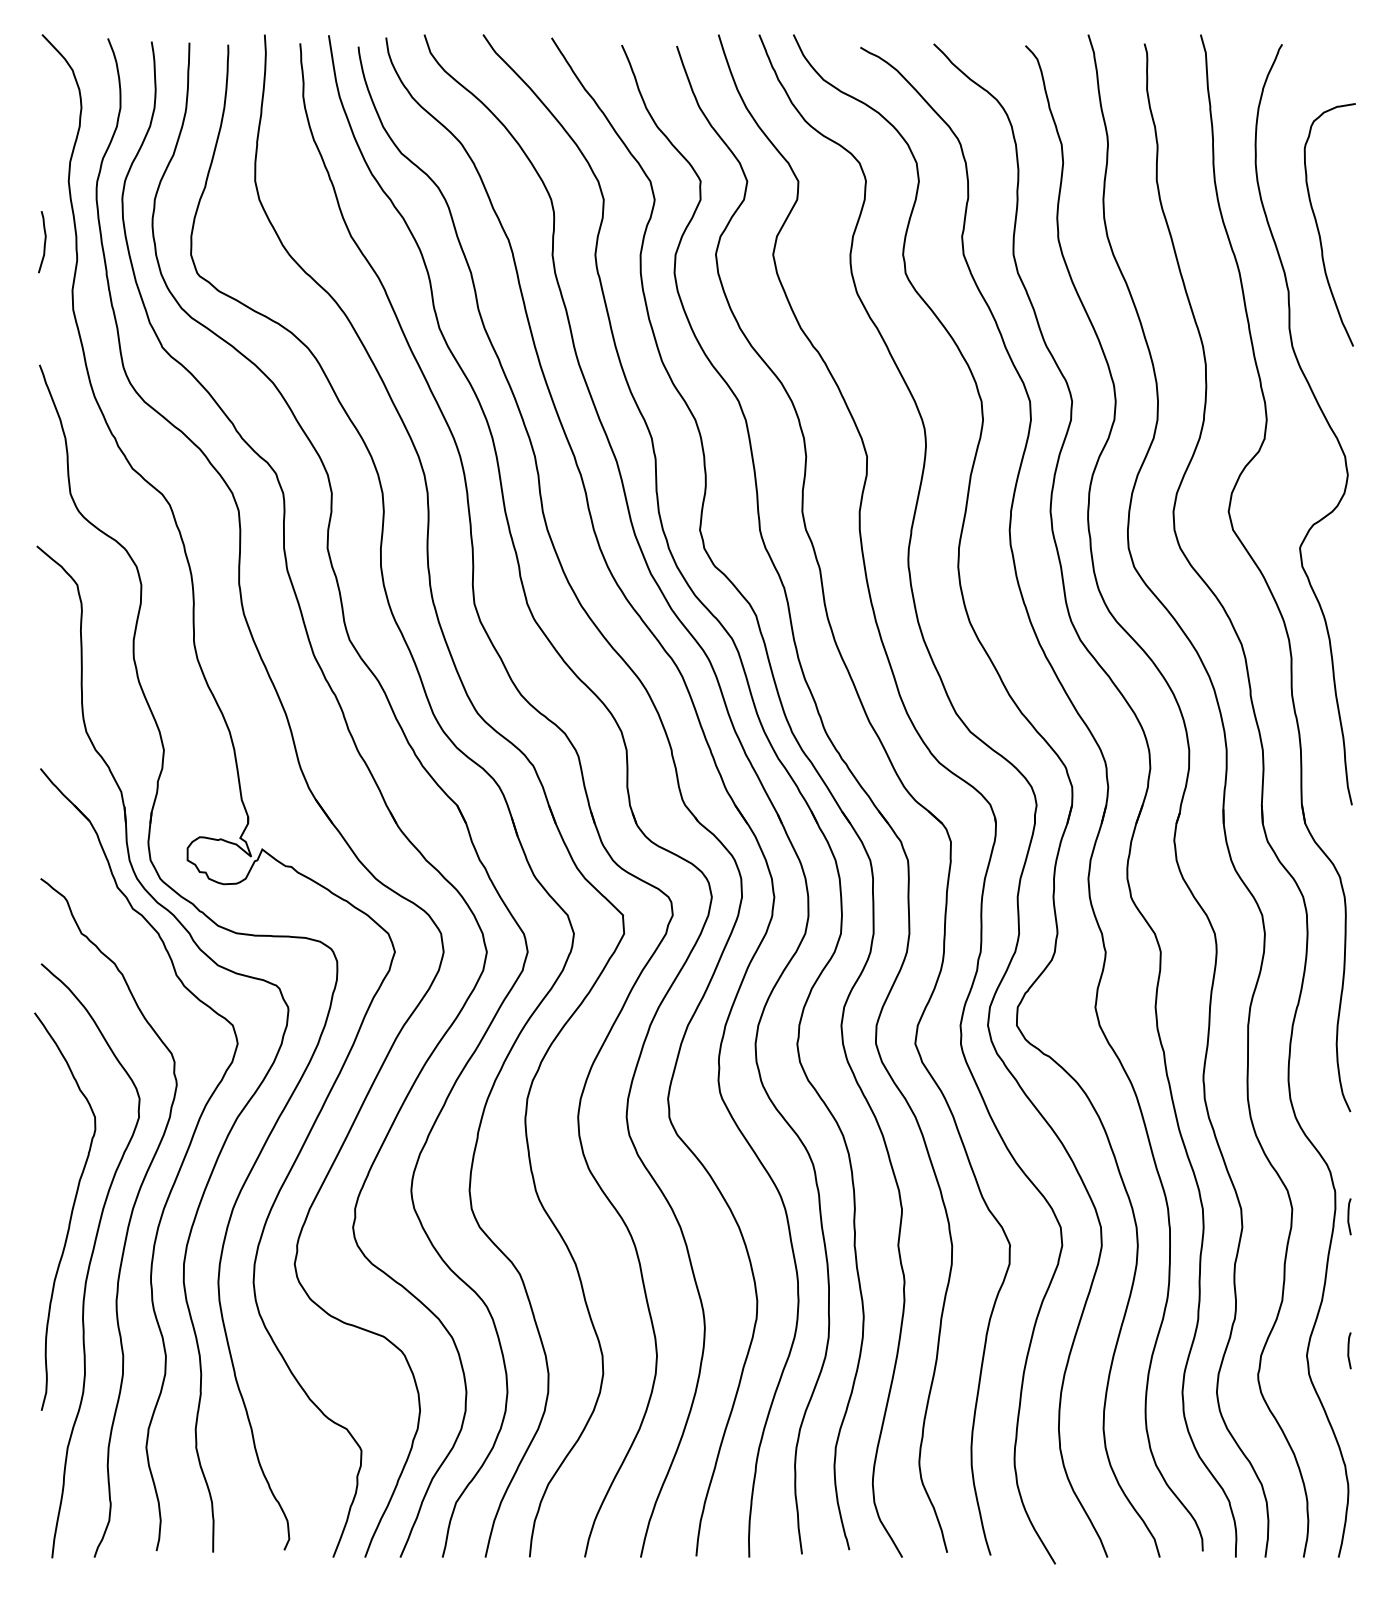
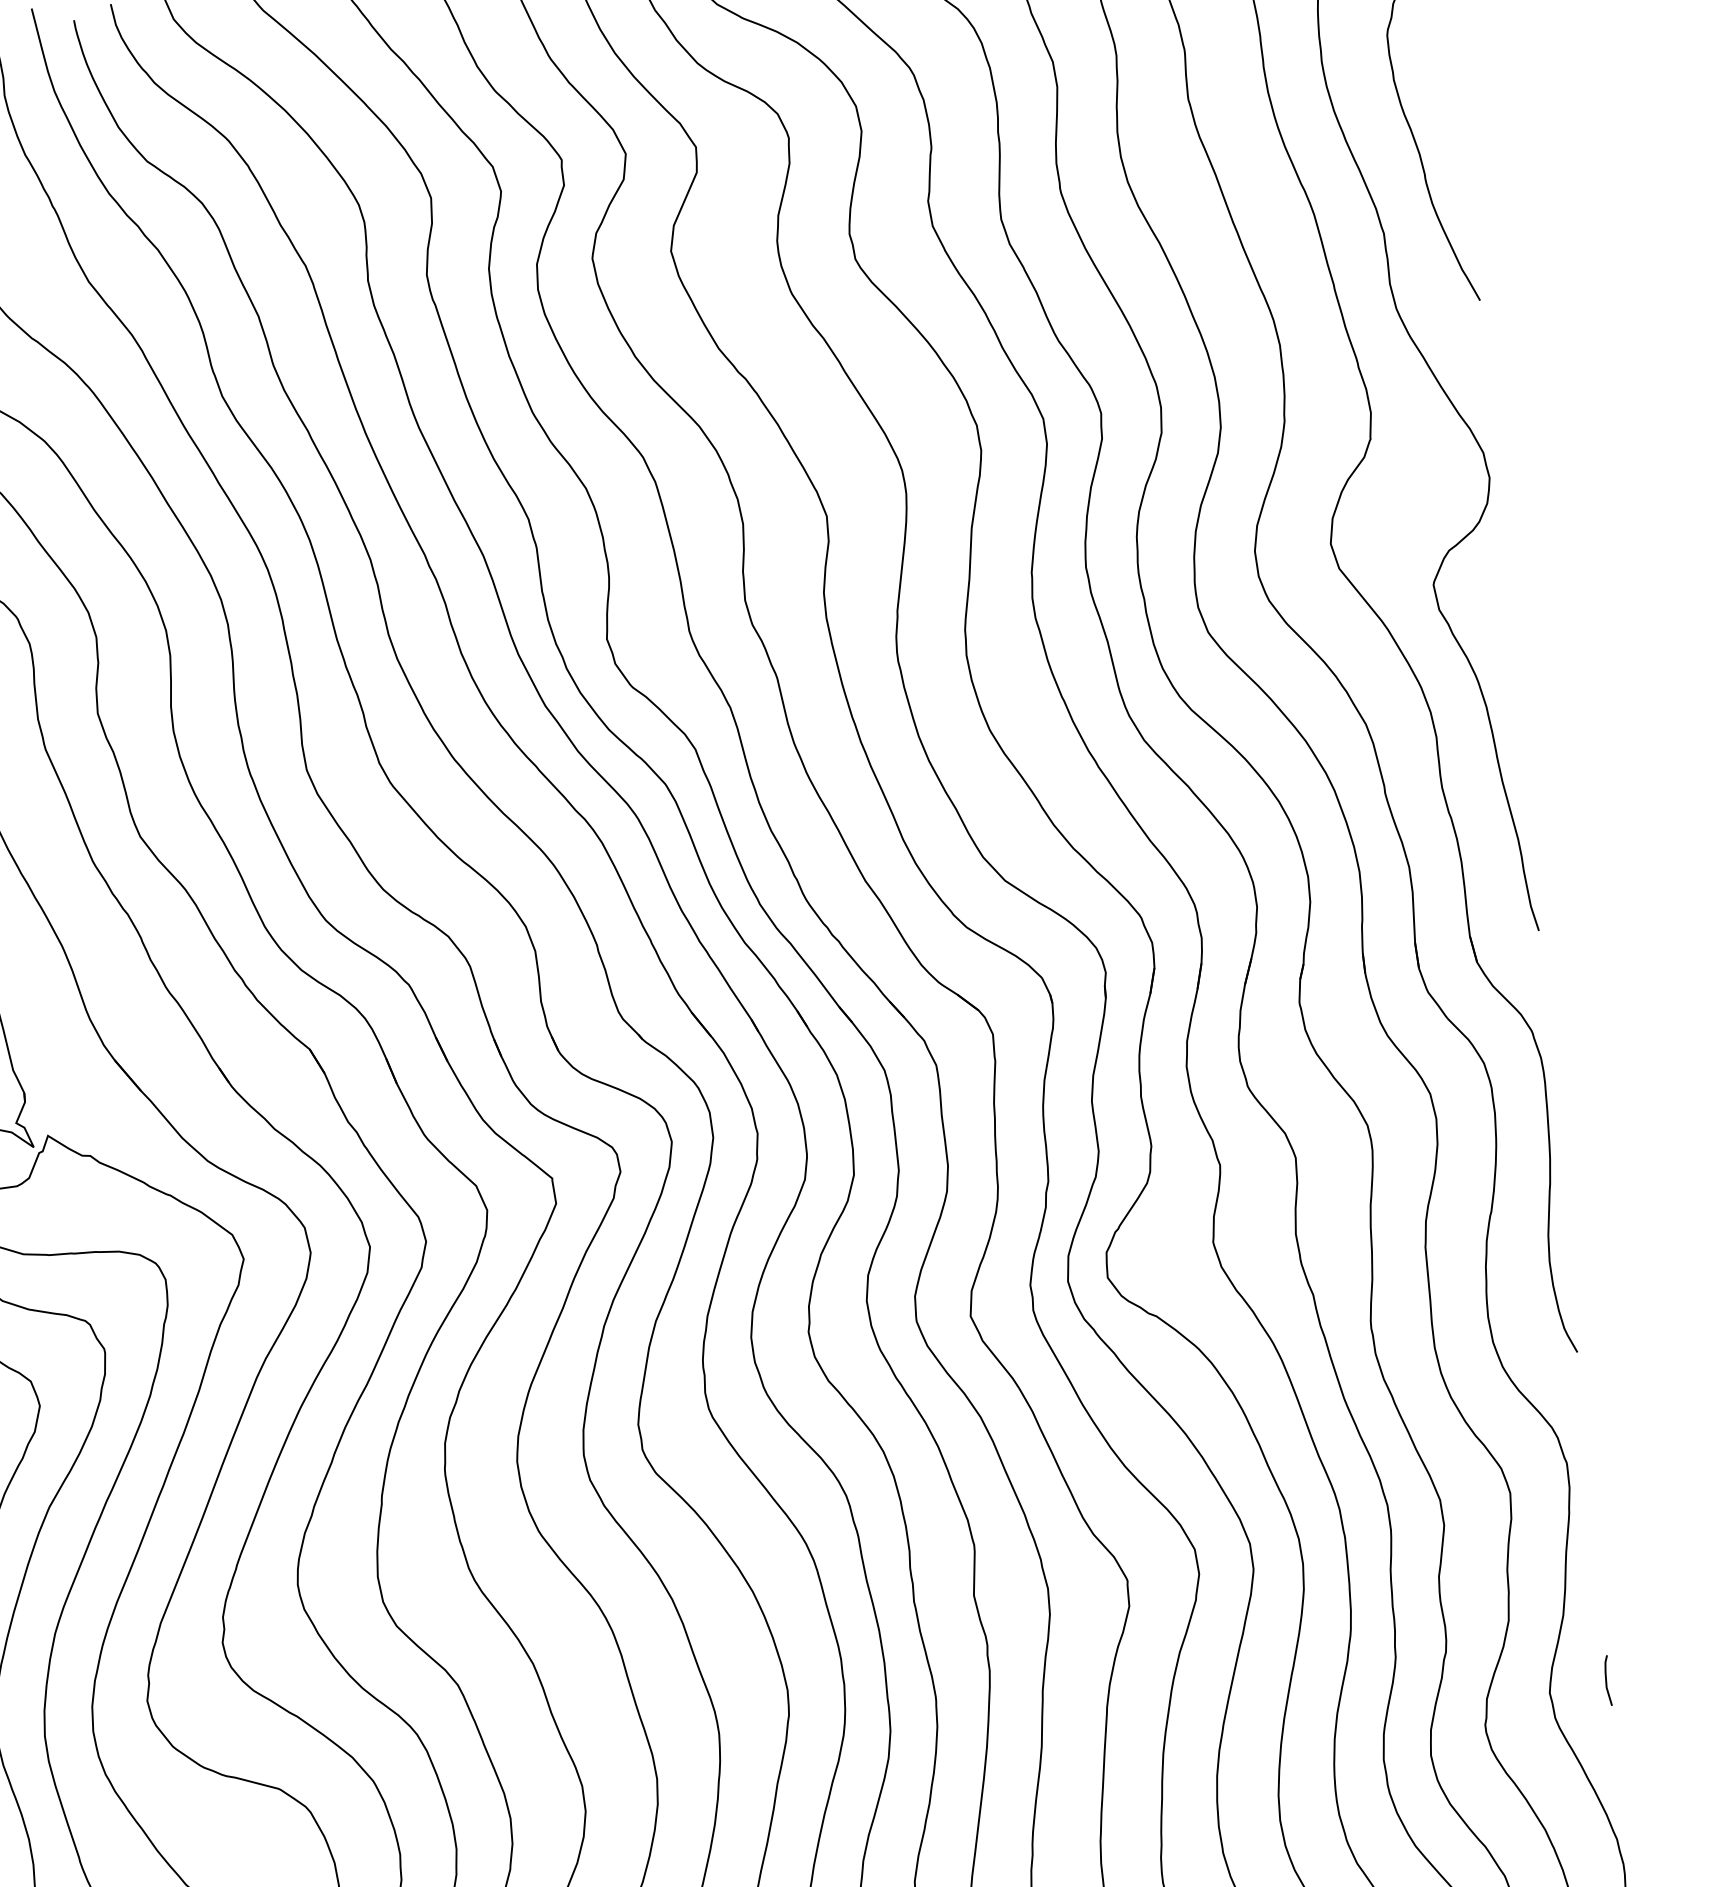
line: (1349, 1216) -> (1589, 1496), removed

